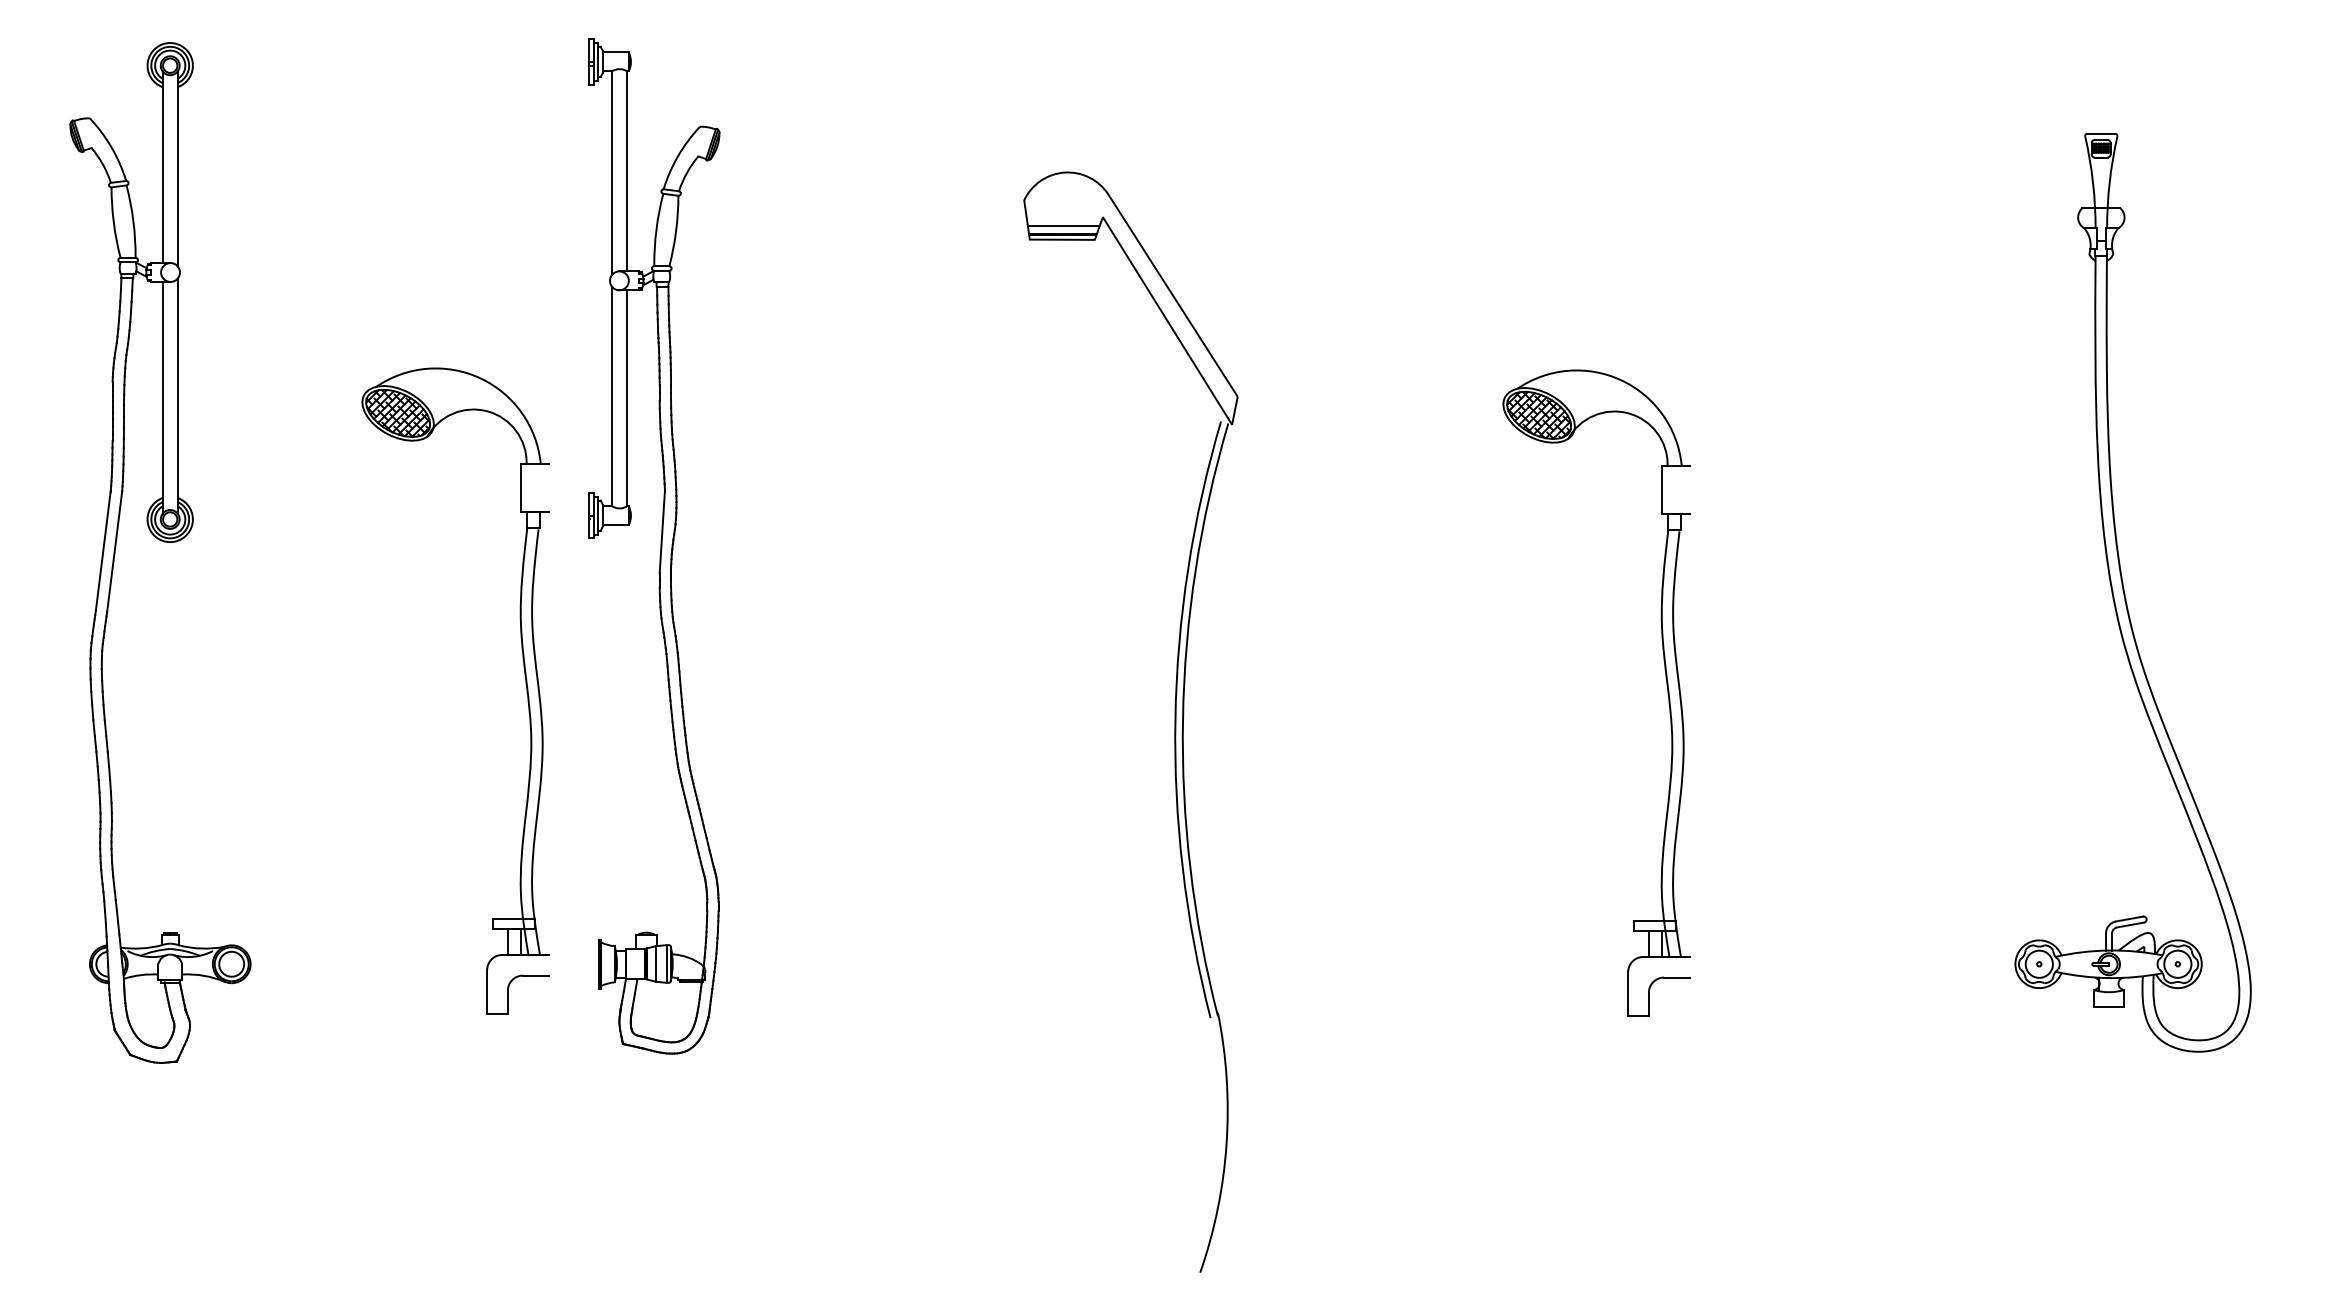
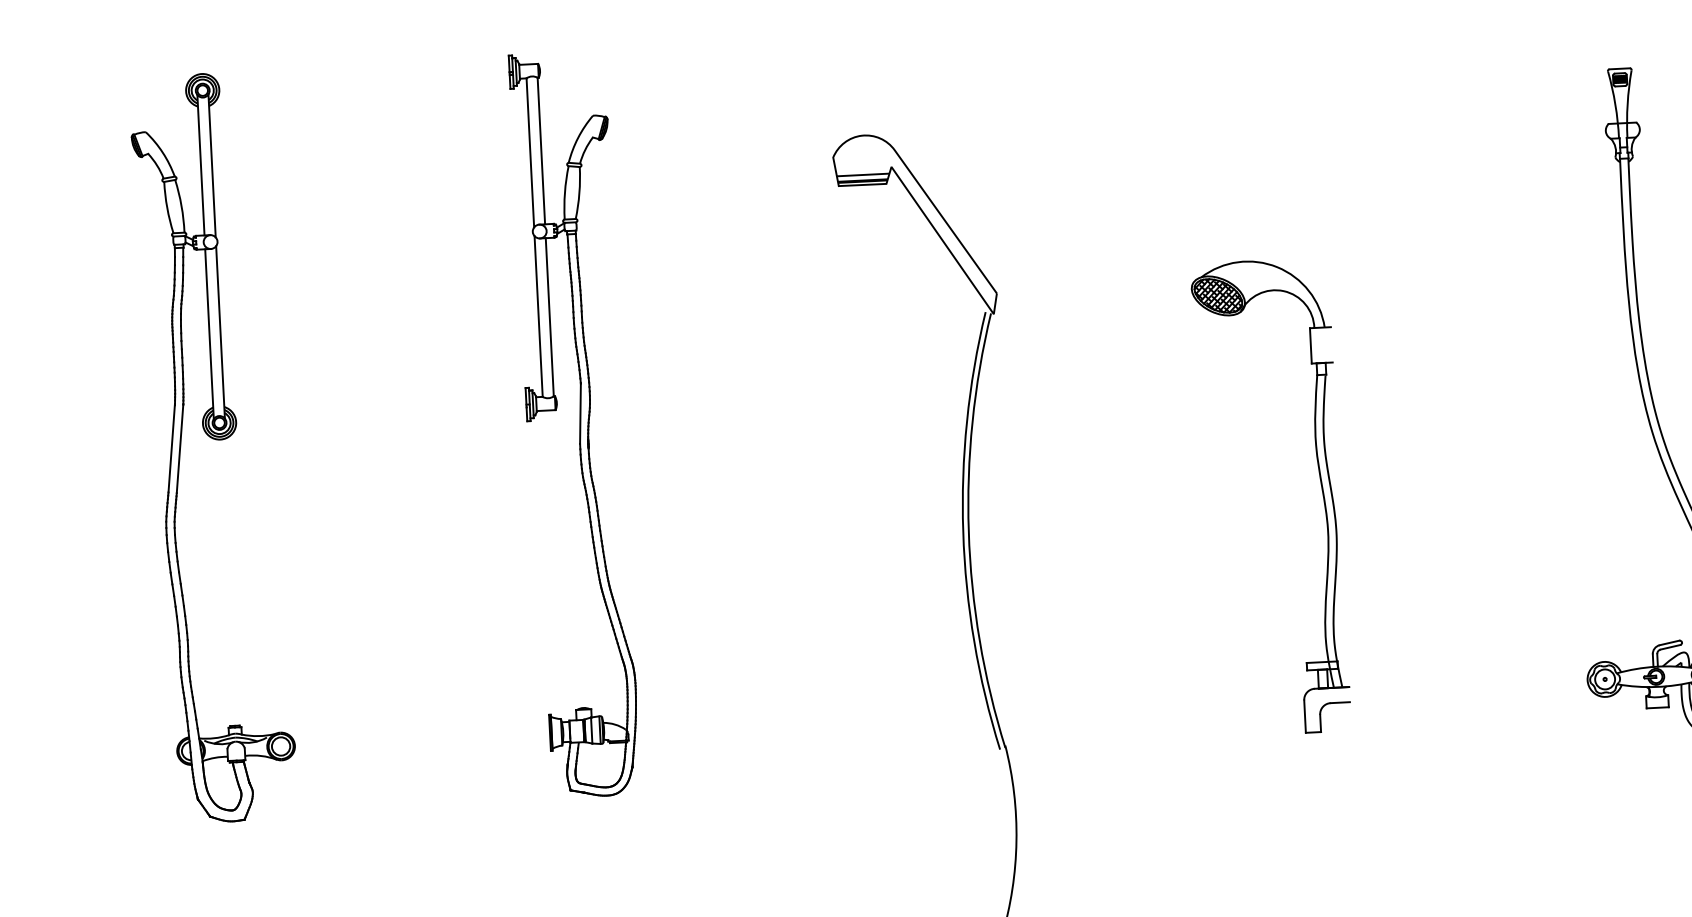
part: (525, 684) -> (485, 530), removed

